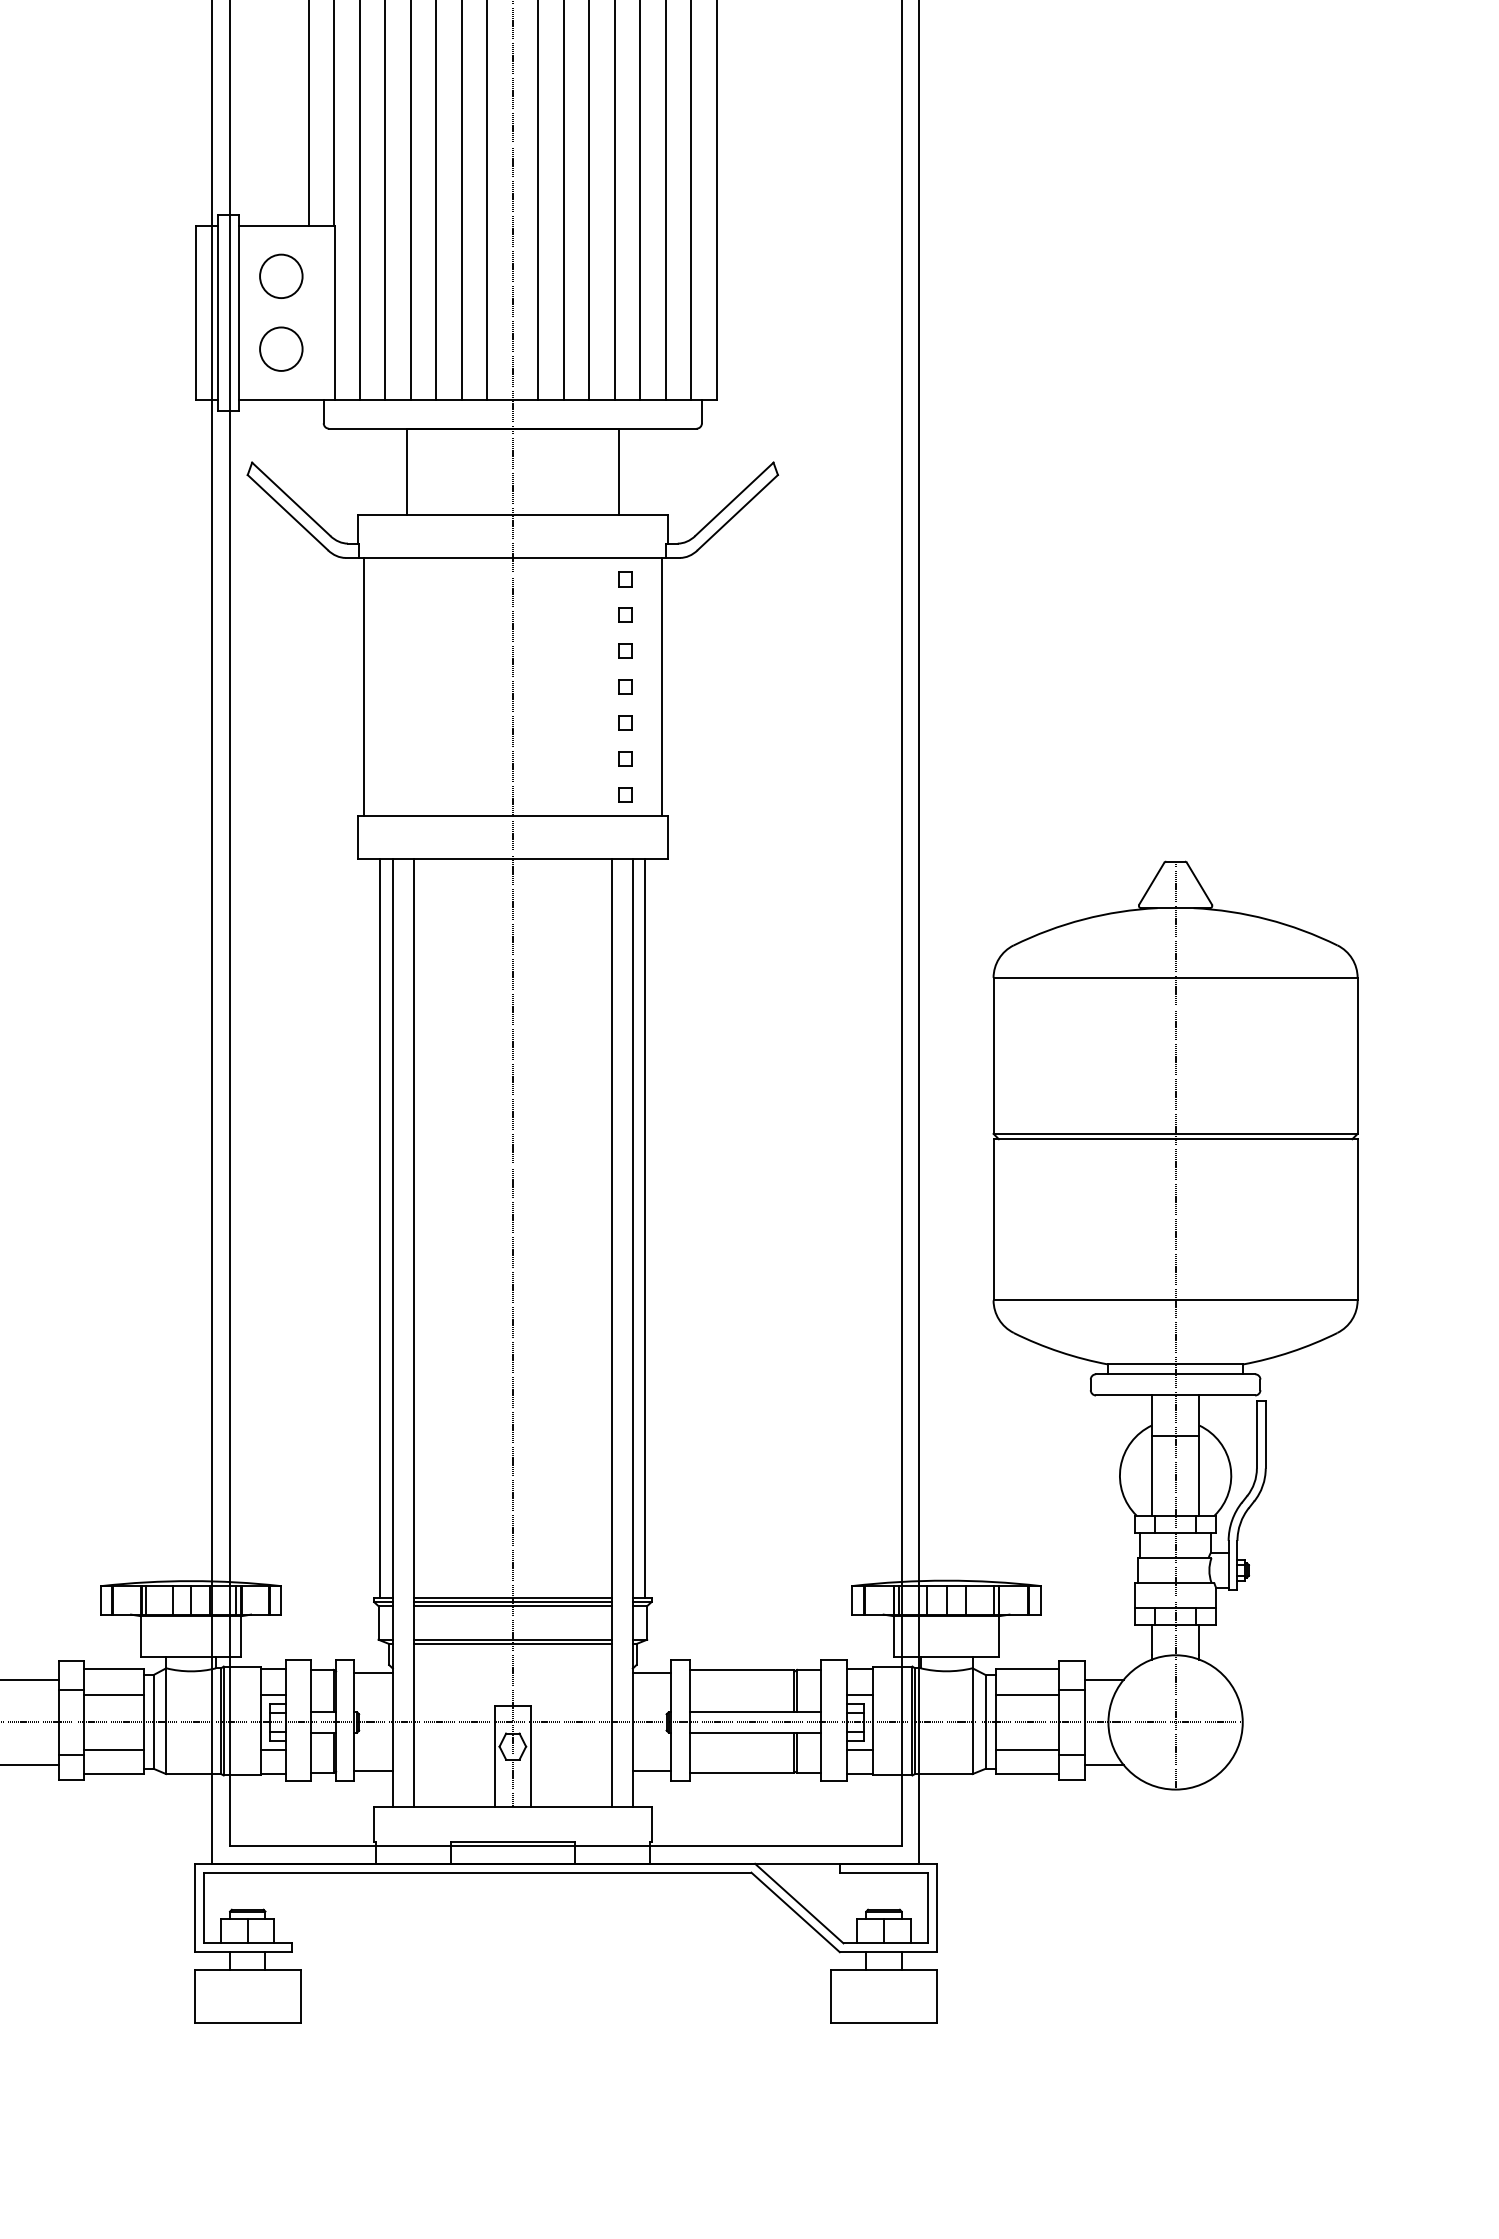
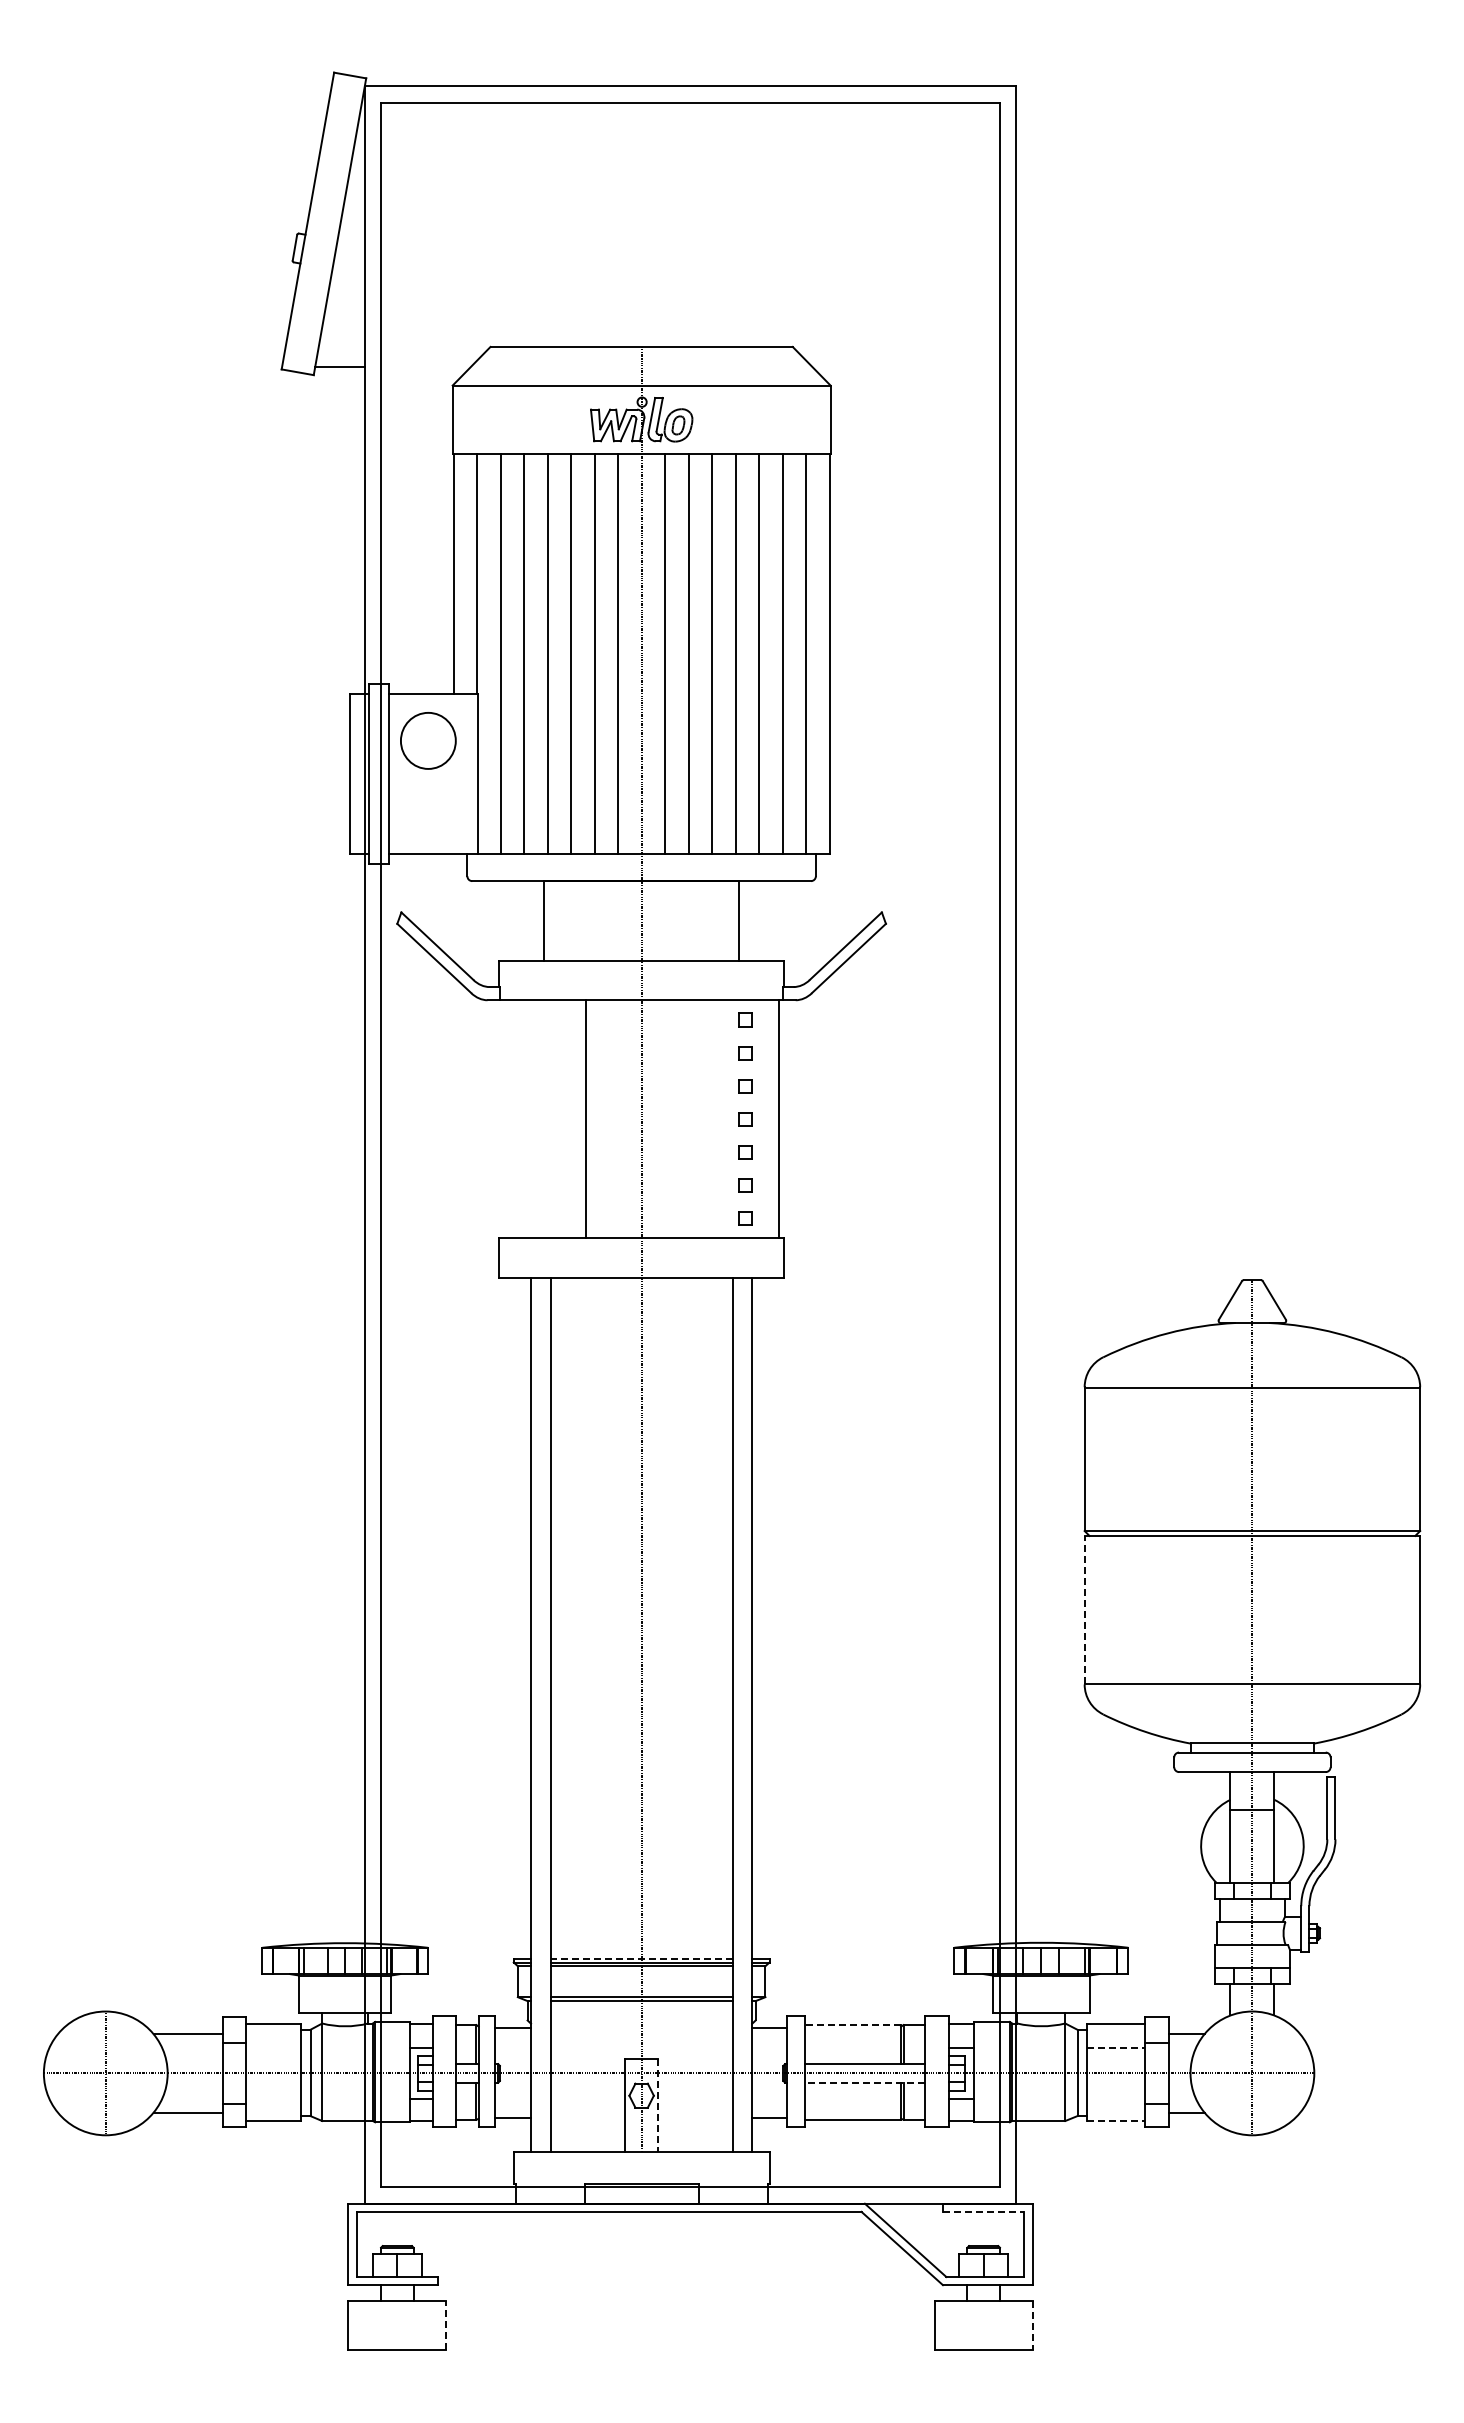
part: (280, 276) -> (427, 740), size x1.4
part: (280, 348) -> (427, 807), removed
line: (364, 687) -> (586, 1119), moved
line: (993, 1219) -> (1084, 1609), solid -> dashed
line: (380, 1227) -> (519, 1617), removed
line: (645, 1227) -> (763, 1617), removed
line: (512, 1597) -> (641, 1958), solid -> dashed
line: (741, 1670) -> (852, 2025), solid -> dashed
line: (113, 1694) -> (273, 2047), removed
line: (1028, 1694) -> (1116, 2047), solid -> dashed
line: (754, 1732) -> (864, 2082), solid -> dashed
line: (113, 1750) -> (273, 2099), removed
line: (1028, 1750) -> (1116, 2099), removed
line: (530, 1757) -> (657, 2105), solid -> dashed
line: (1028, 1773) -> (1116, 2120), solid -> dashed
line: (883, 1872) -> (983, 2211), solid -> dashed
line: (301, 1995) -> (446, 2325), solid -> dashed
line: (936, 1997) -> (1032, 2326), solid -> dashed

